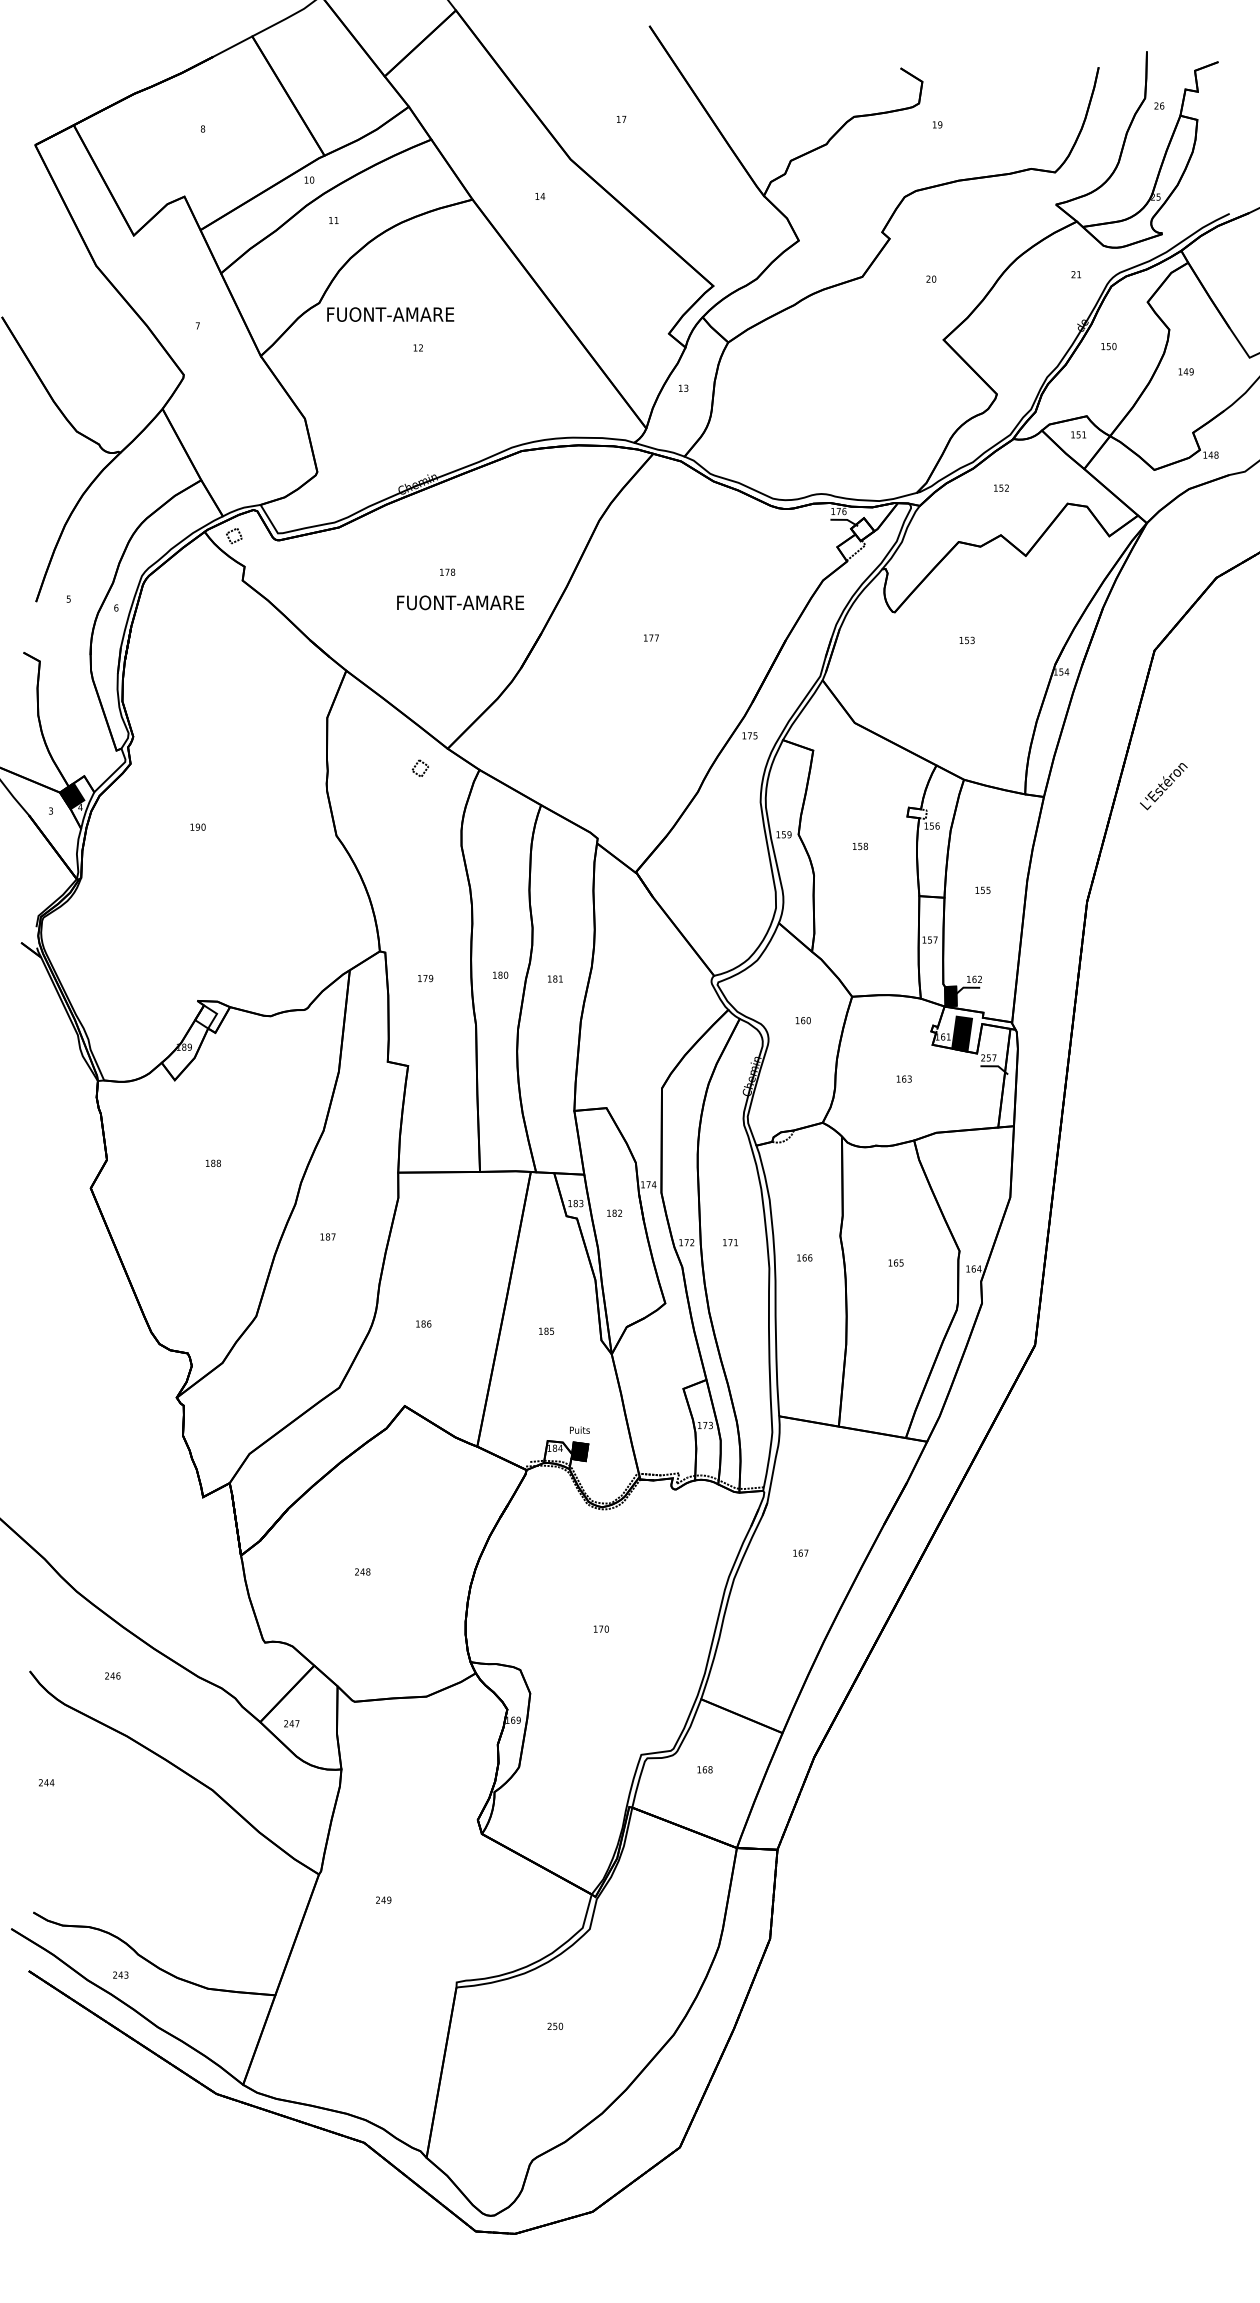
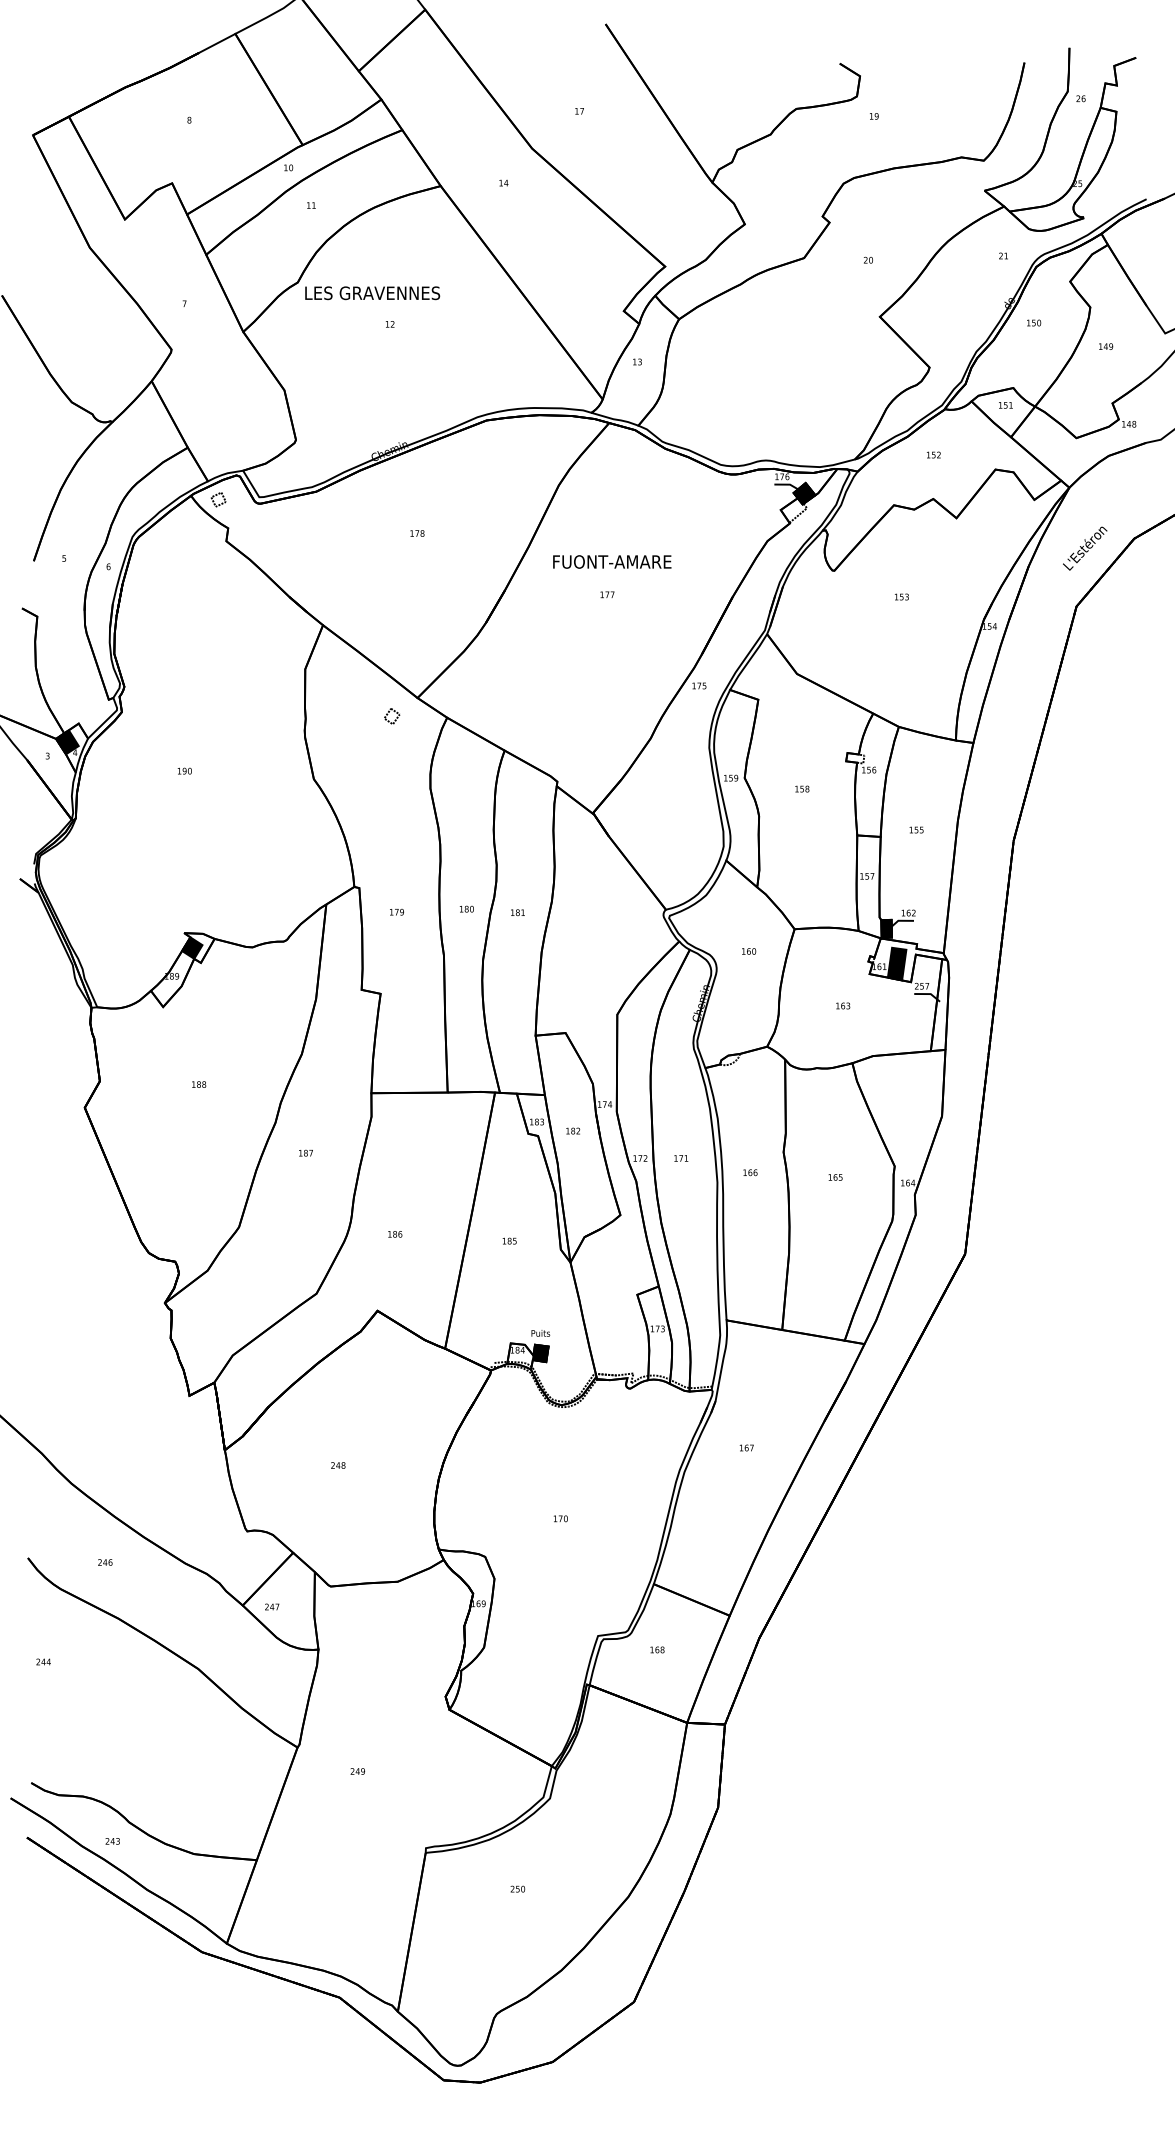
text: (400, 314) -> (373, 293), FUONT-AMARE -> LES GRAVENNES
fill: (862, 529) -> (804, 493), added
text: (460, 602) -> (612, 561), moved
text: (1163, 786) -> (1084, 548), moved
fill: (206, 1016) -> (192, 947), added

